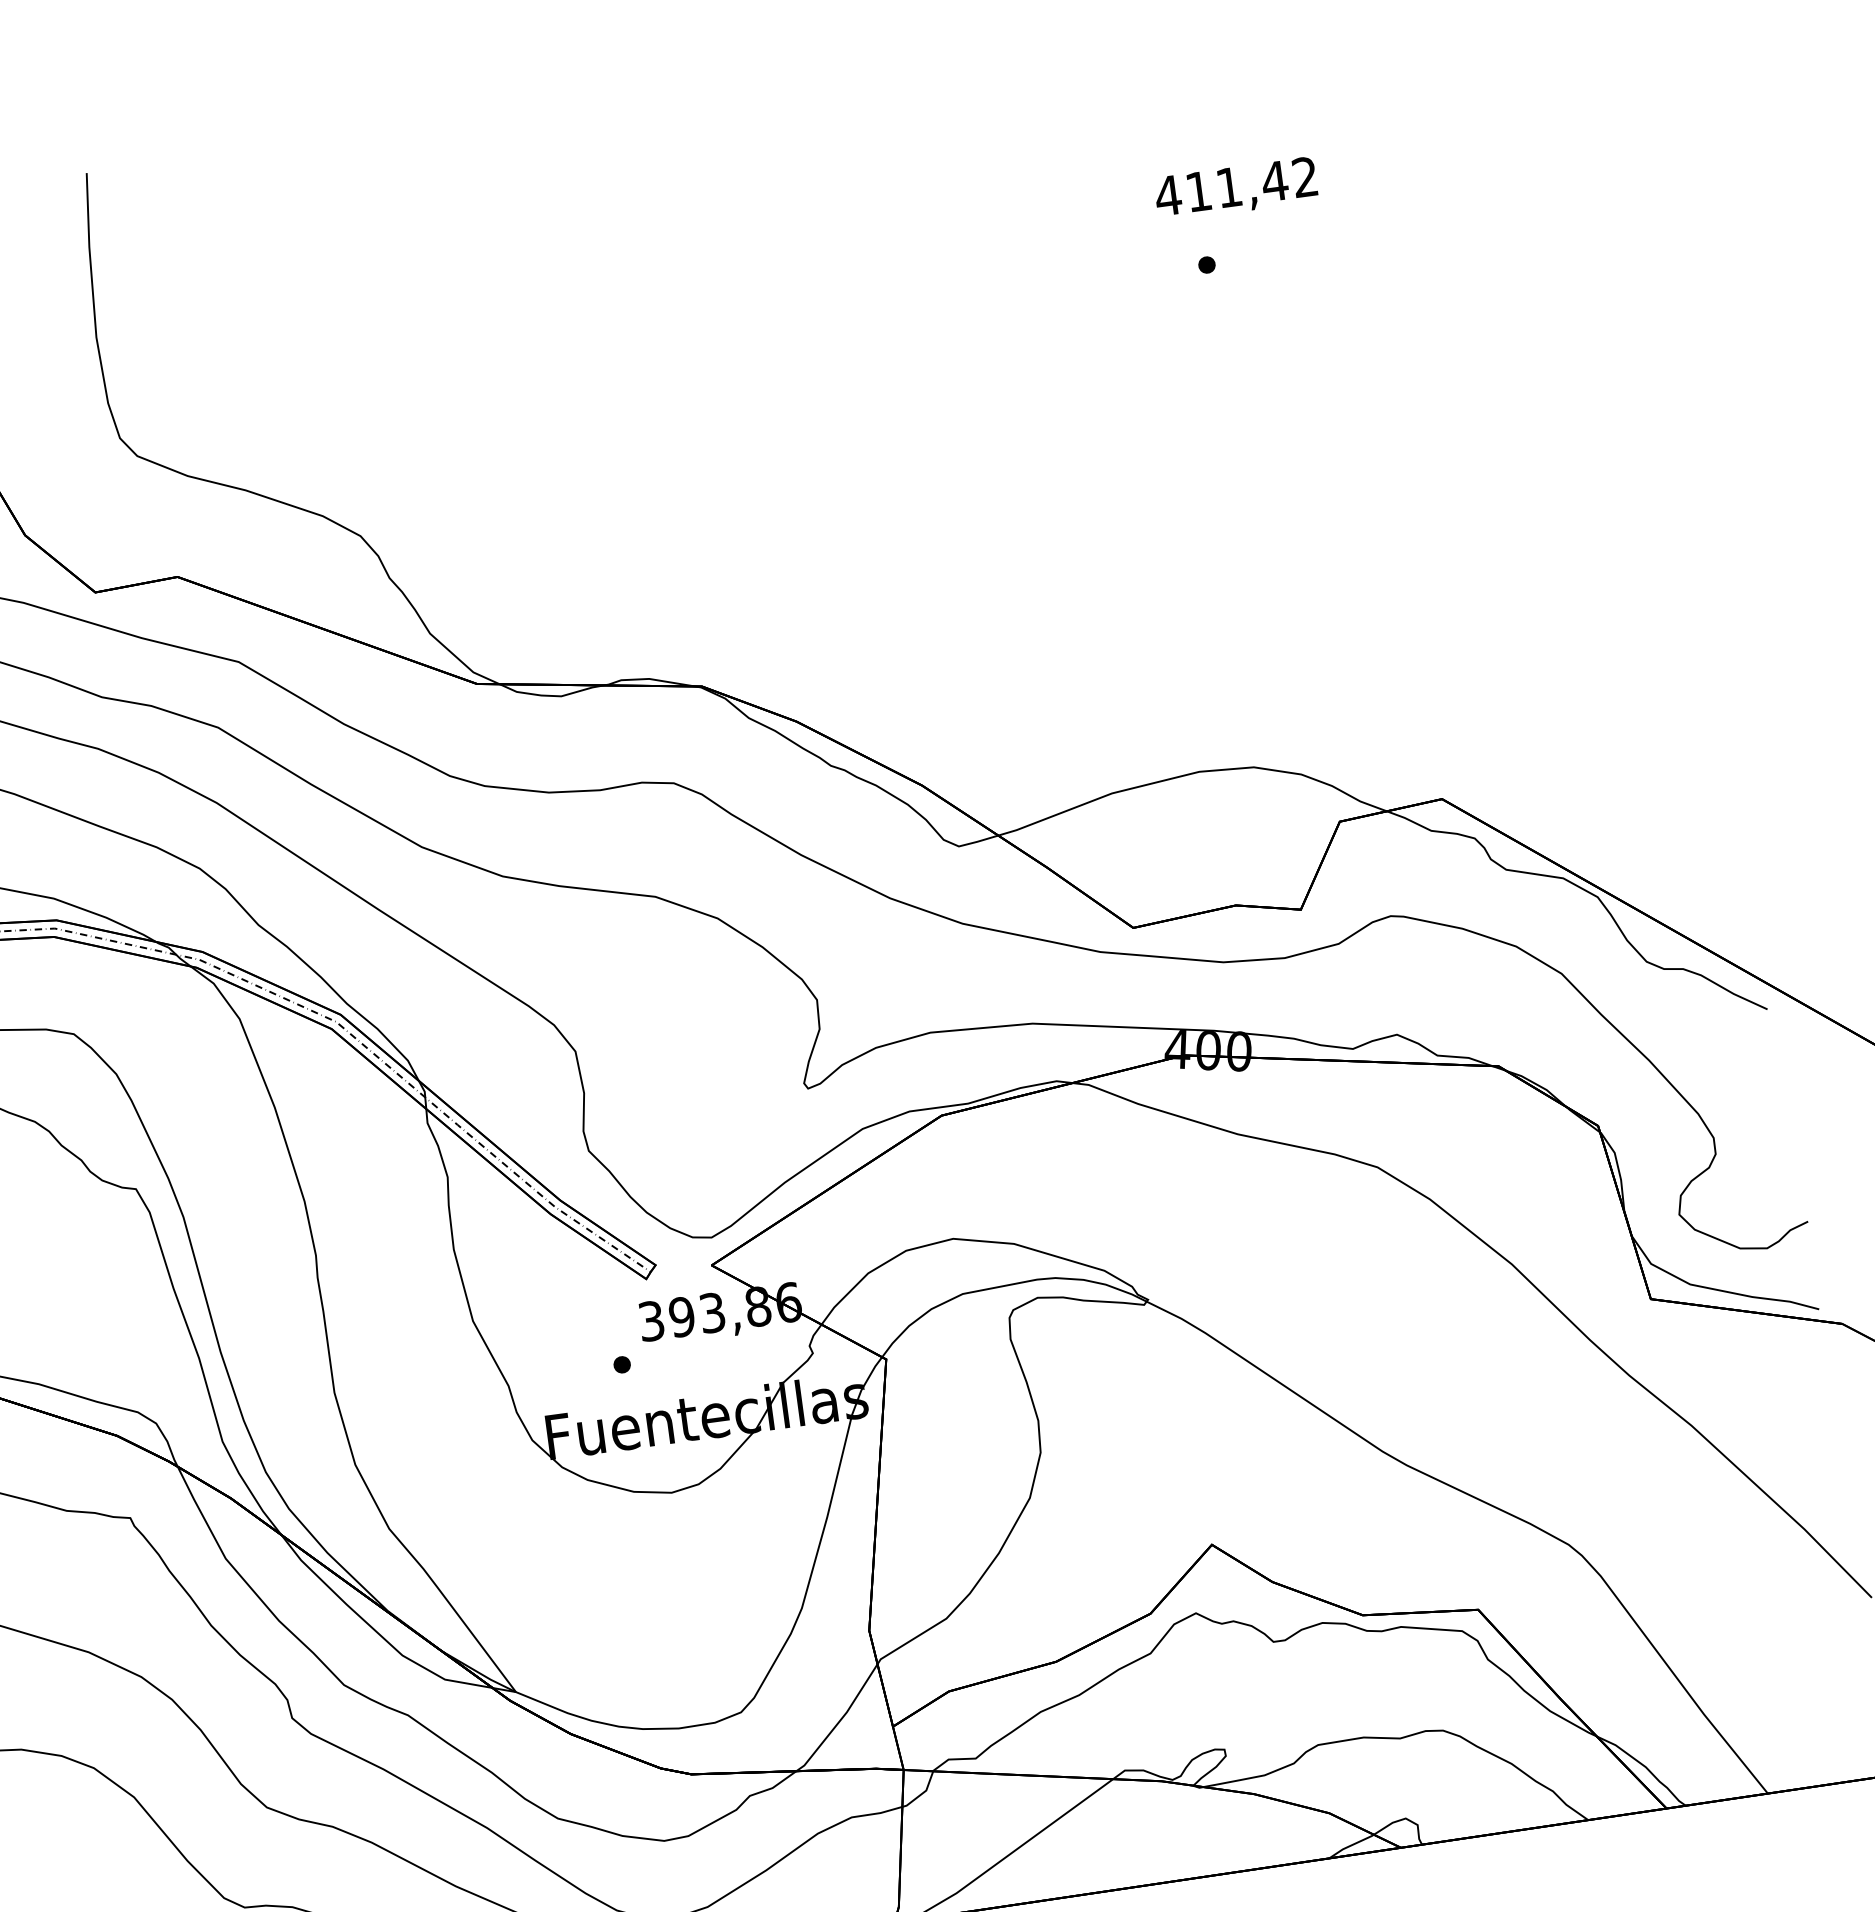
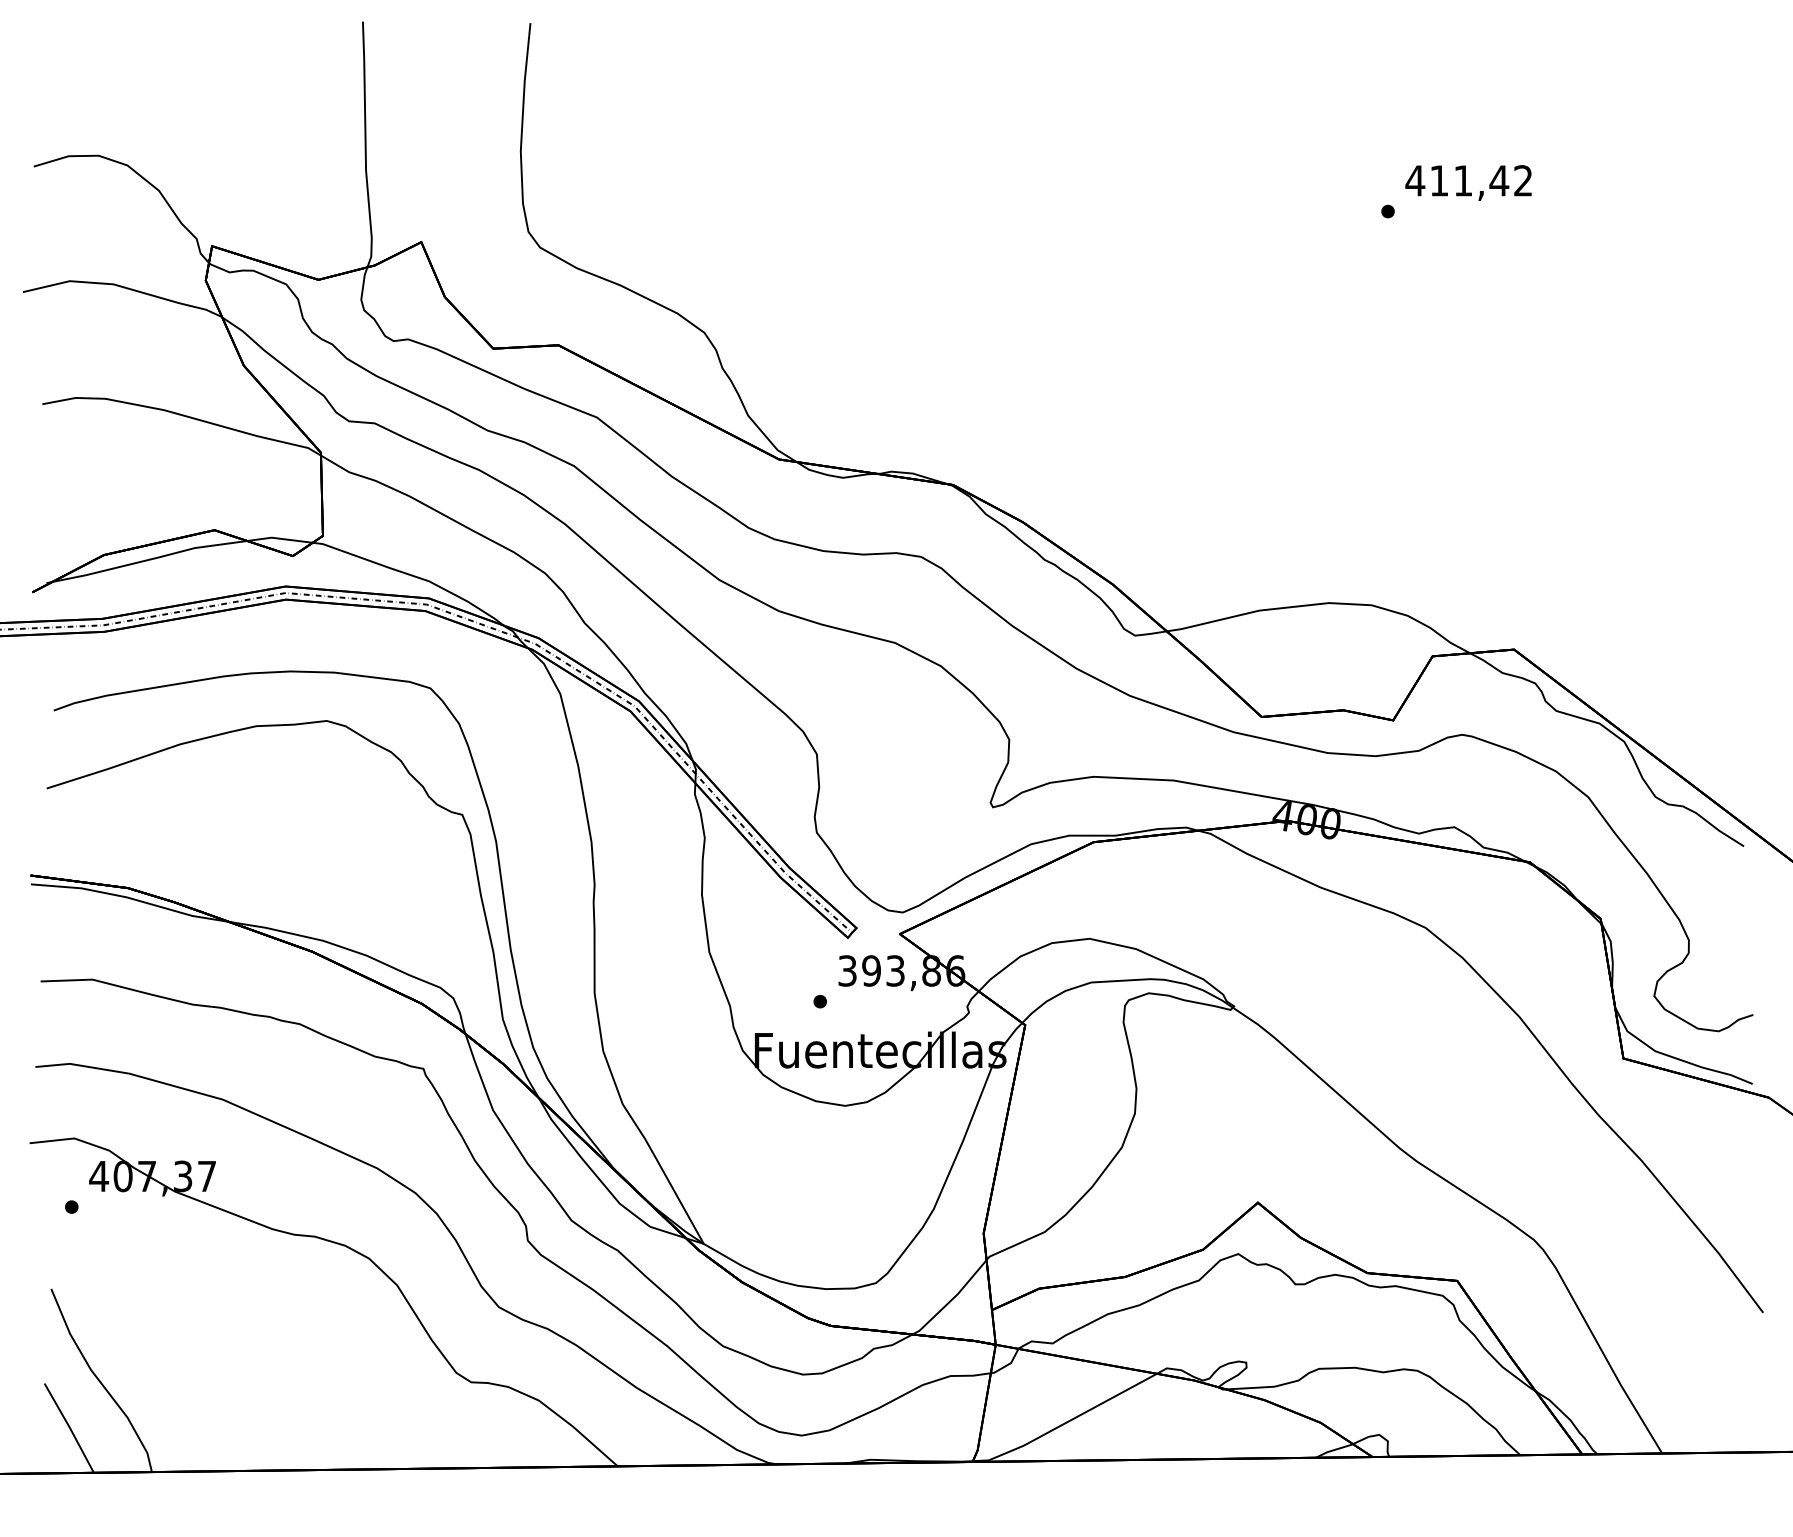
text: (1236, 188) -> (1468, 182), moved

